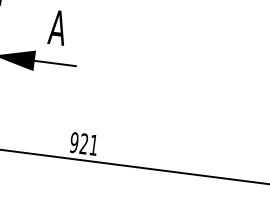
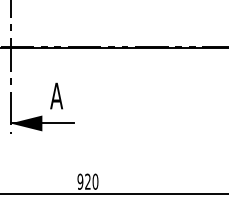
text: (93, 144) -> (95, 181), 921 -> 920

